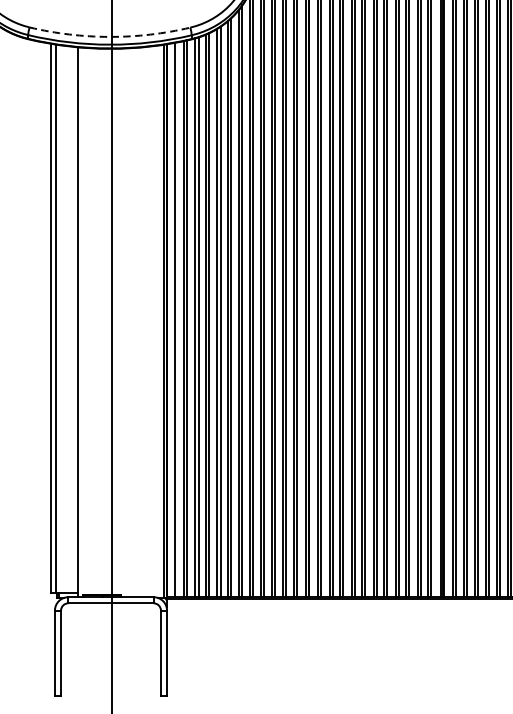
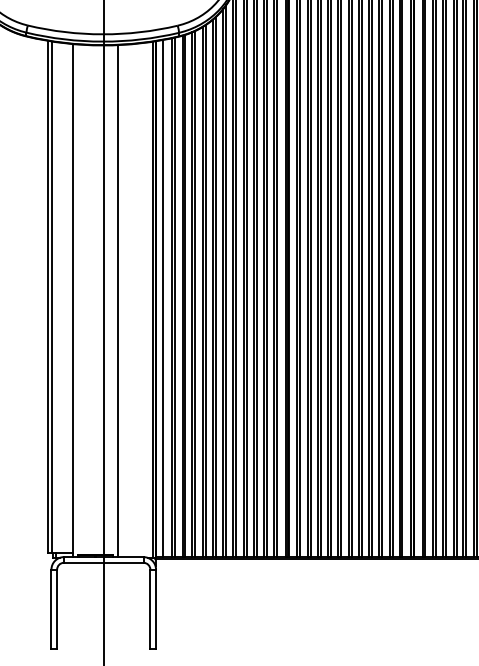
arc: (109, 37) -> (102, 34), dashed -> solid
line: (126, 323) -> (118, 301), added

